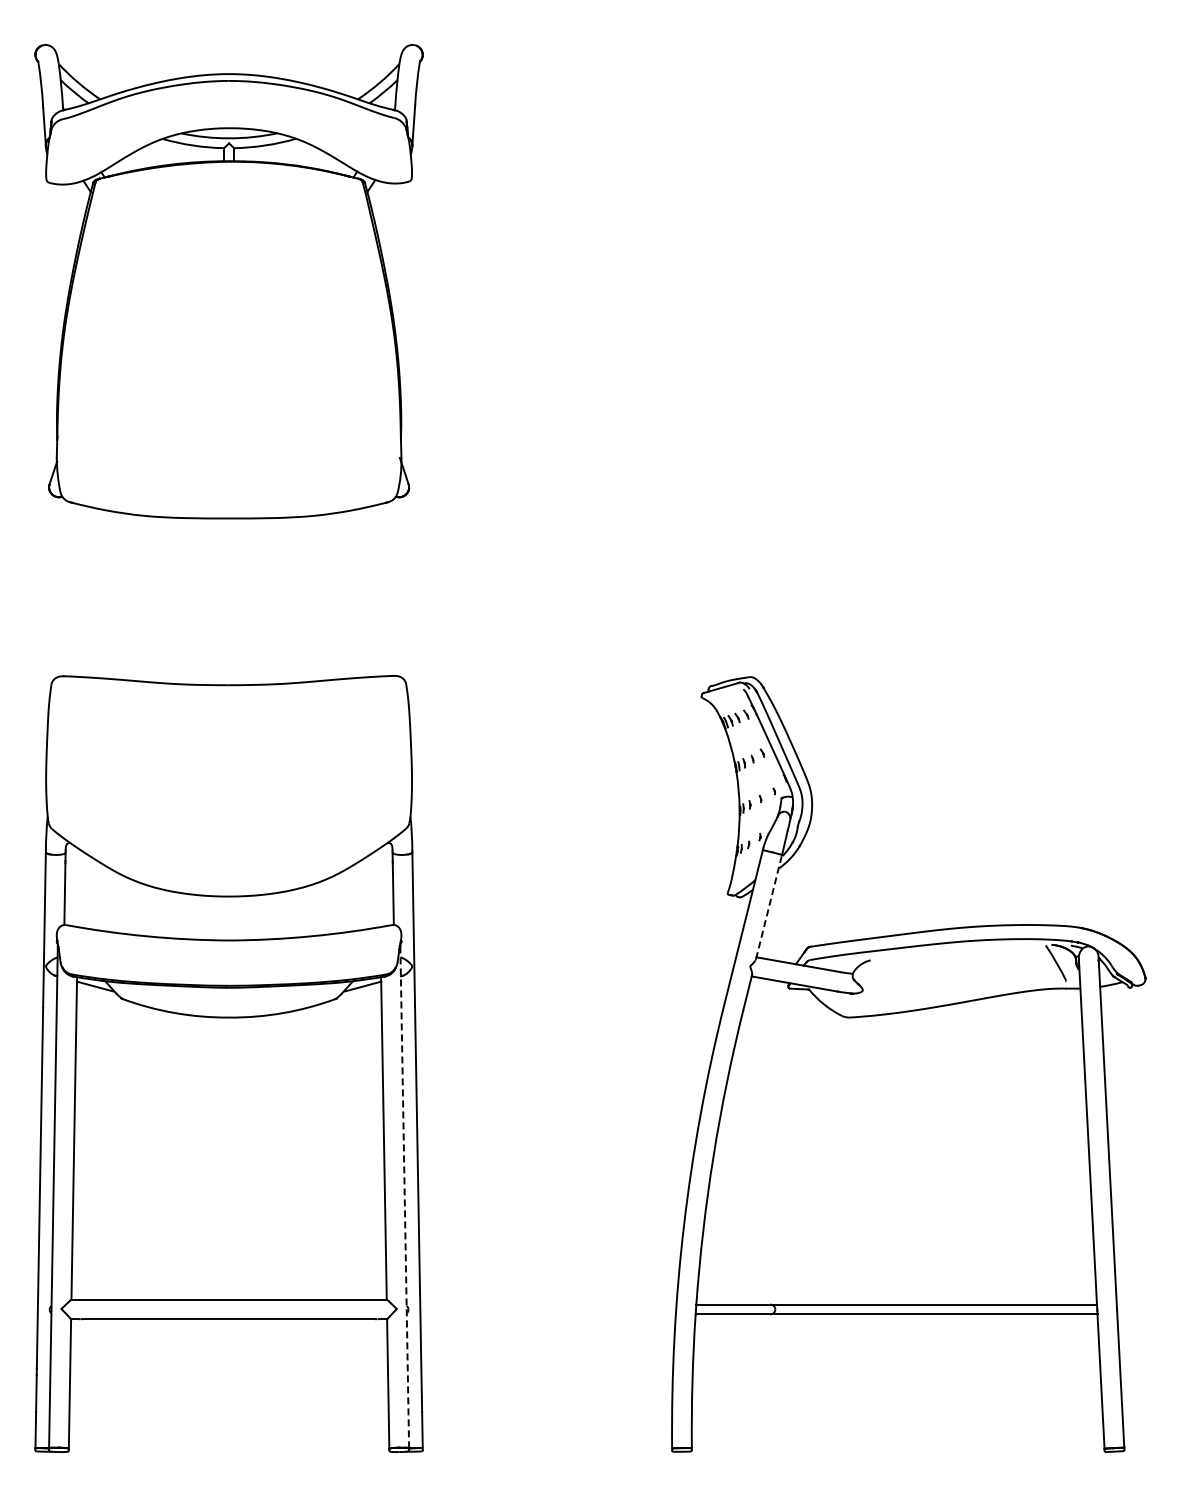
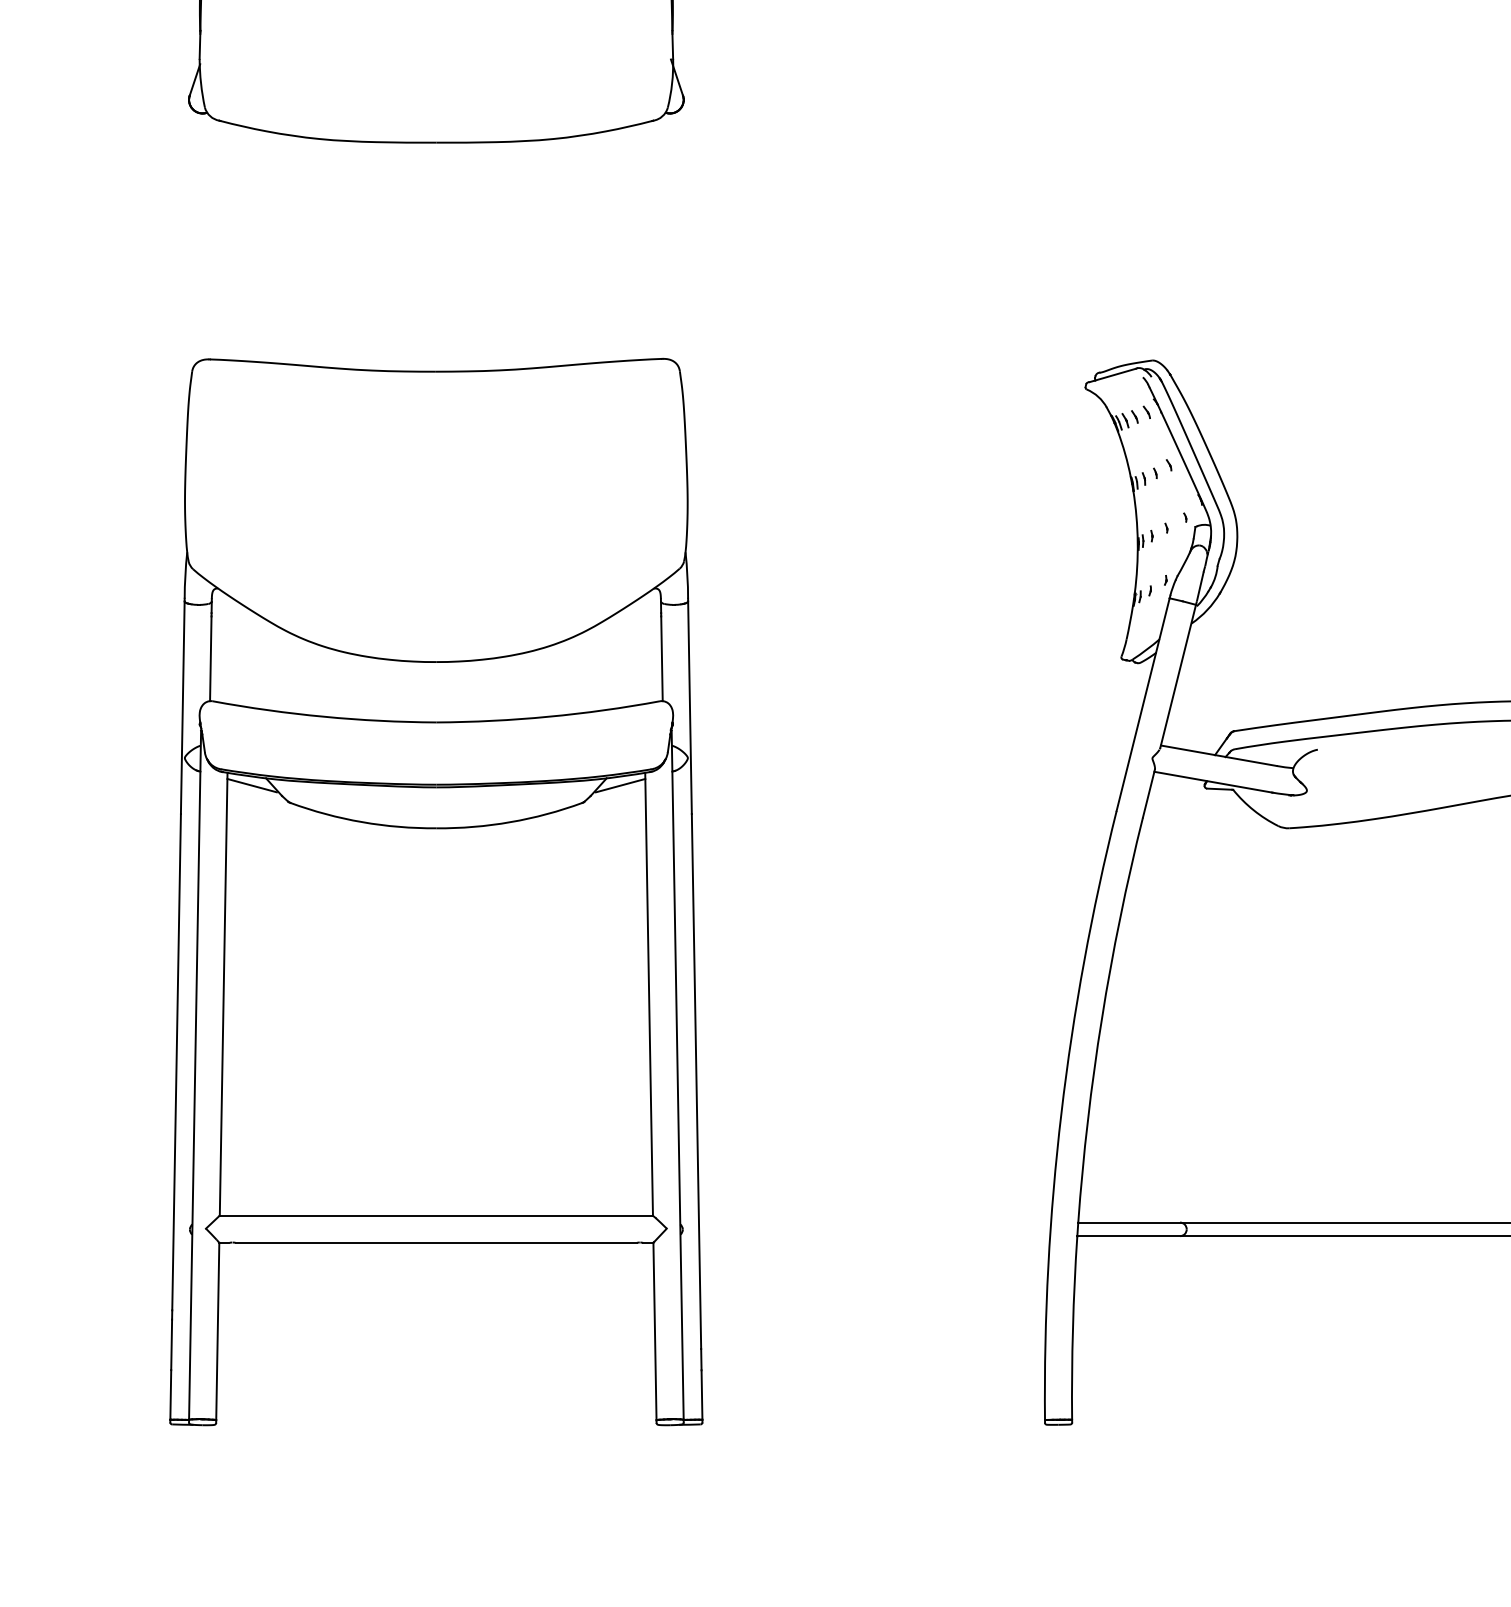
line: (769, 906) -> (1178, 675), dashed -> solid
line: (404, 1197) -> (677, 1075), dashed -> solid

